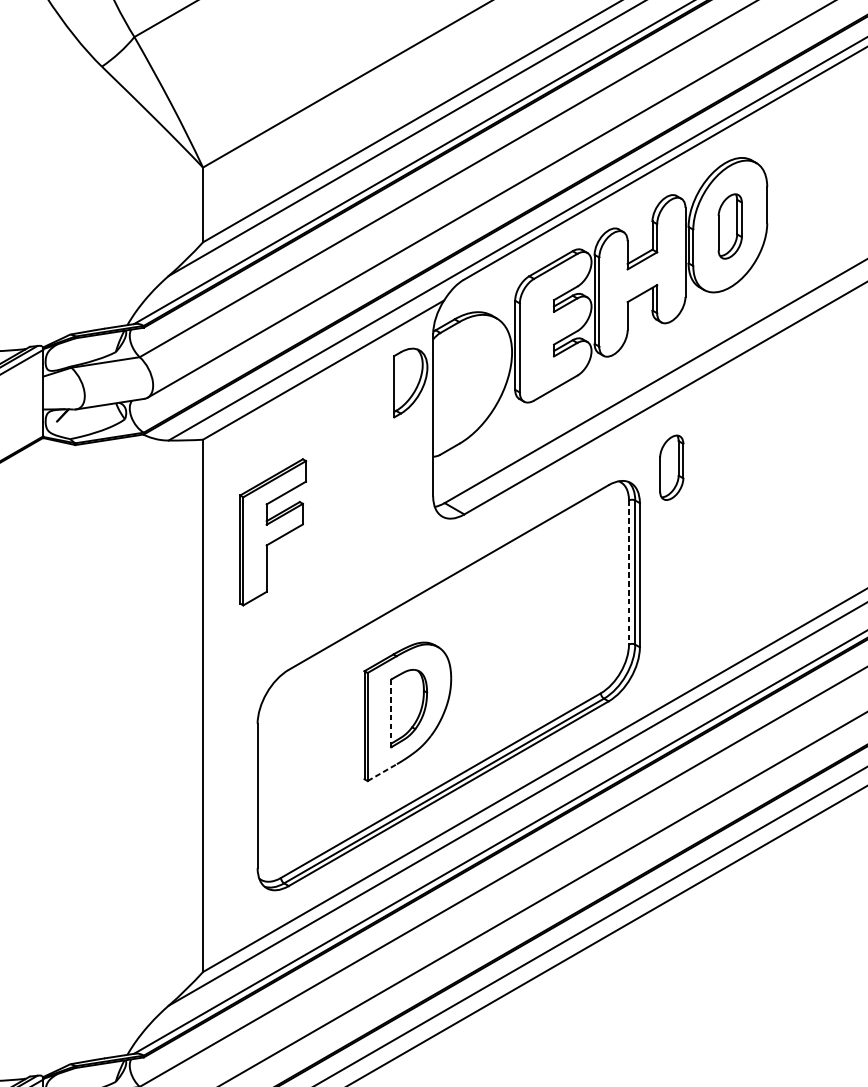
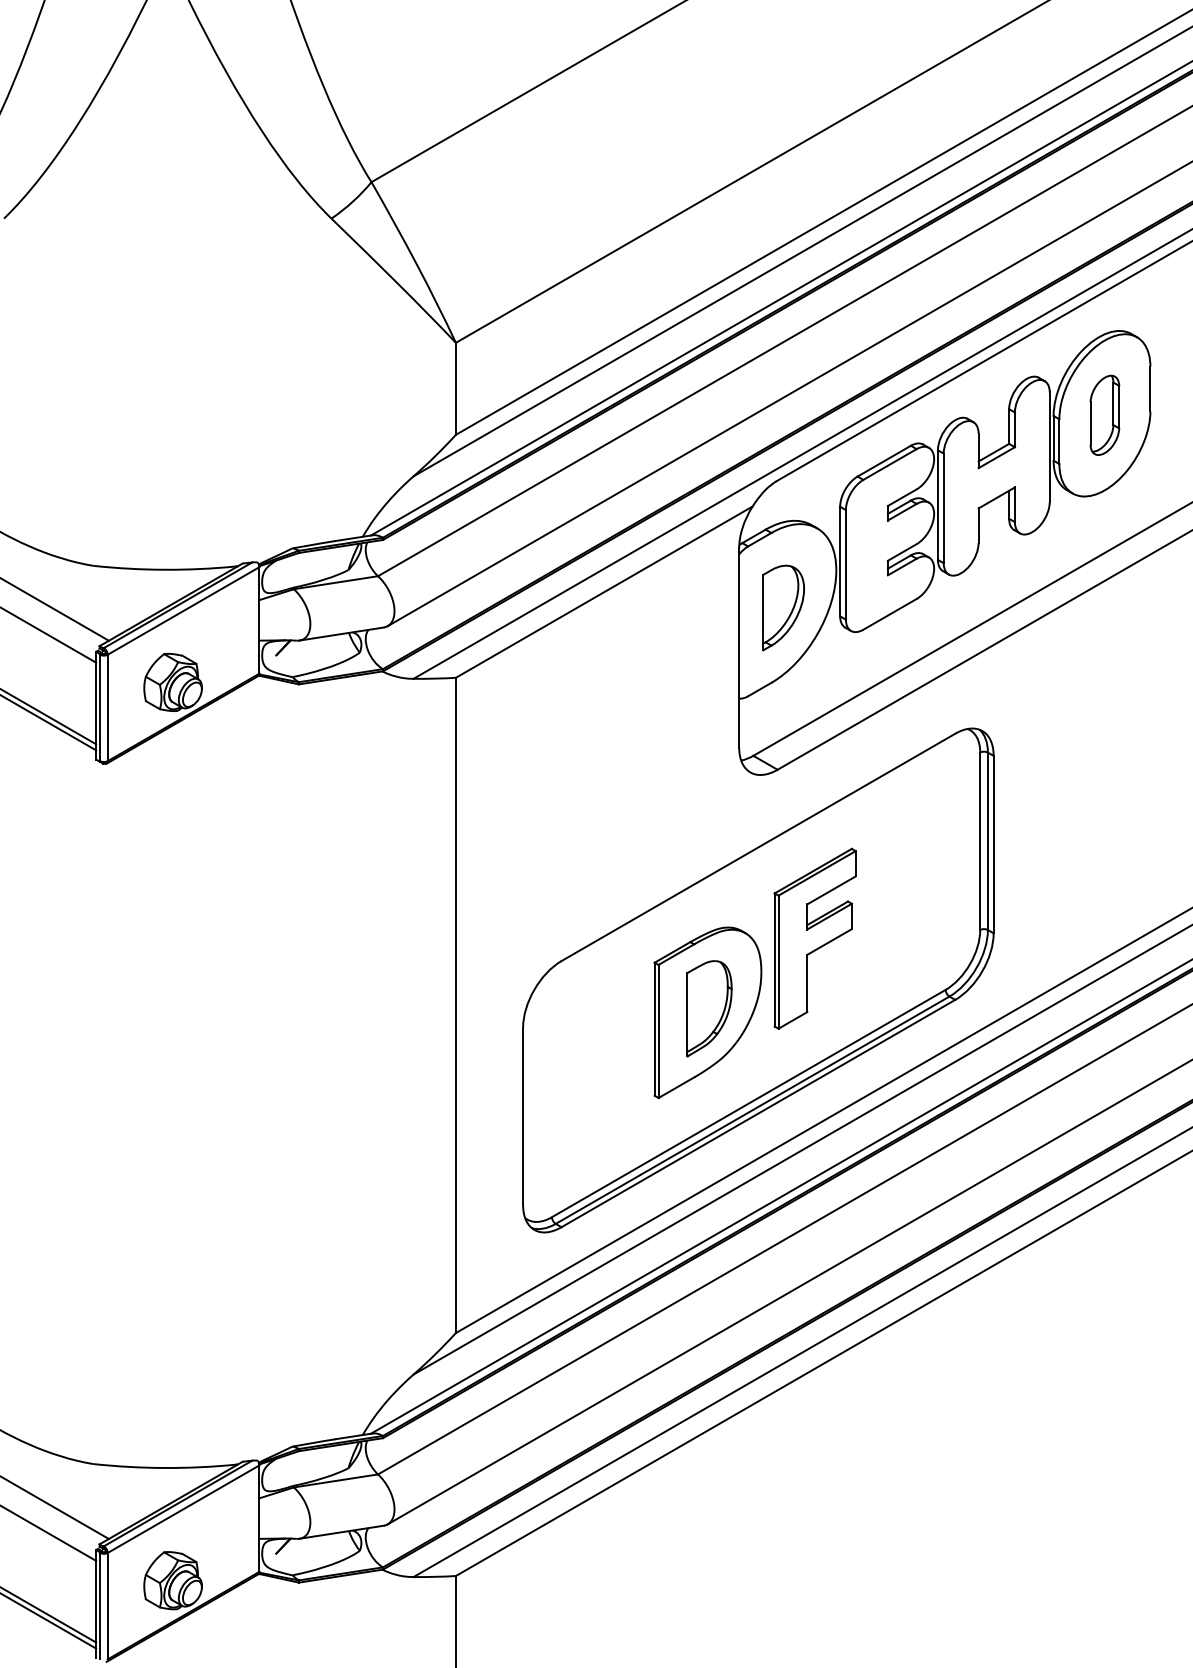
part: (410, 382) -> (783, 607), moved
part: (671, 467) -> (1032, 711), removed
part: (272, 532) -> (814, 938), moved
line: (629, 572) -> (980, 841), dashed -> solid
line: (391, 713) -> (687, 1014), dashed -> solid
line: (382, 772) -> (676, 1087), dashed -> solid

